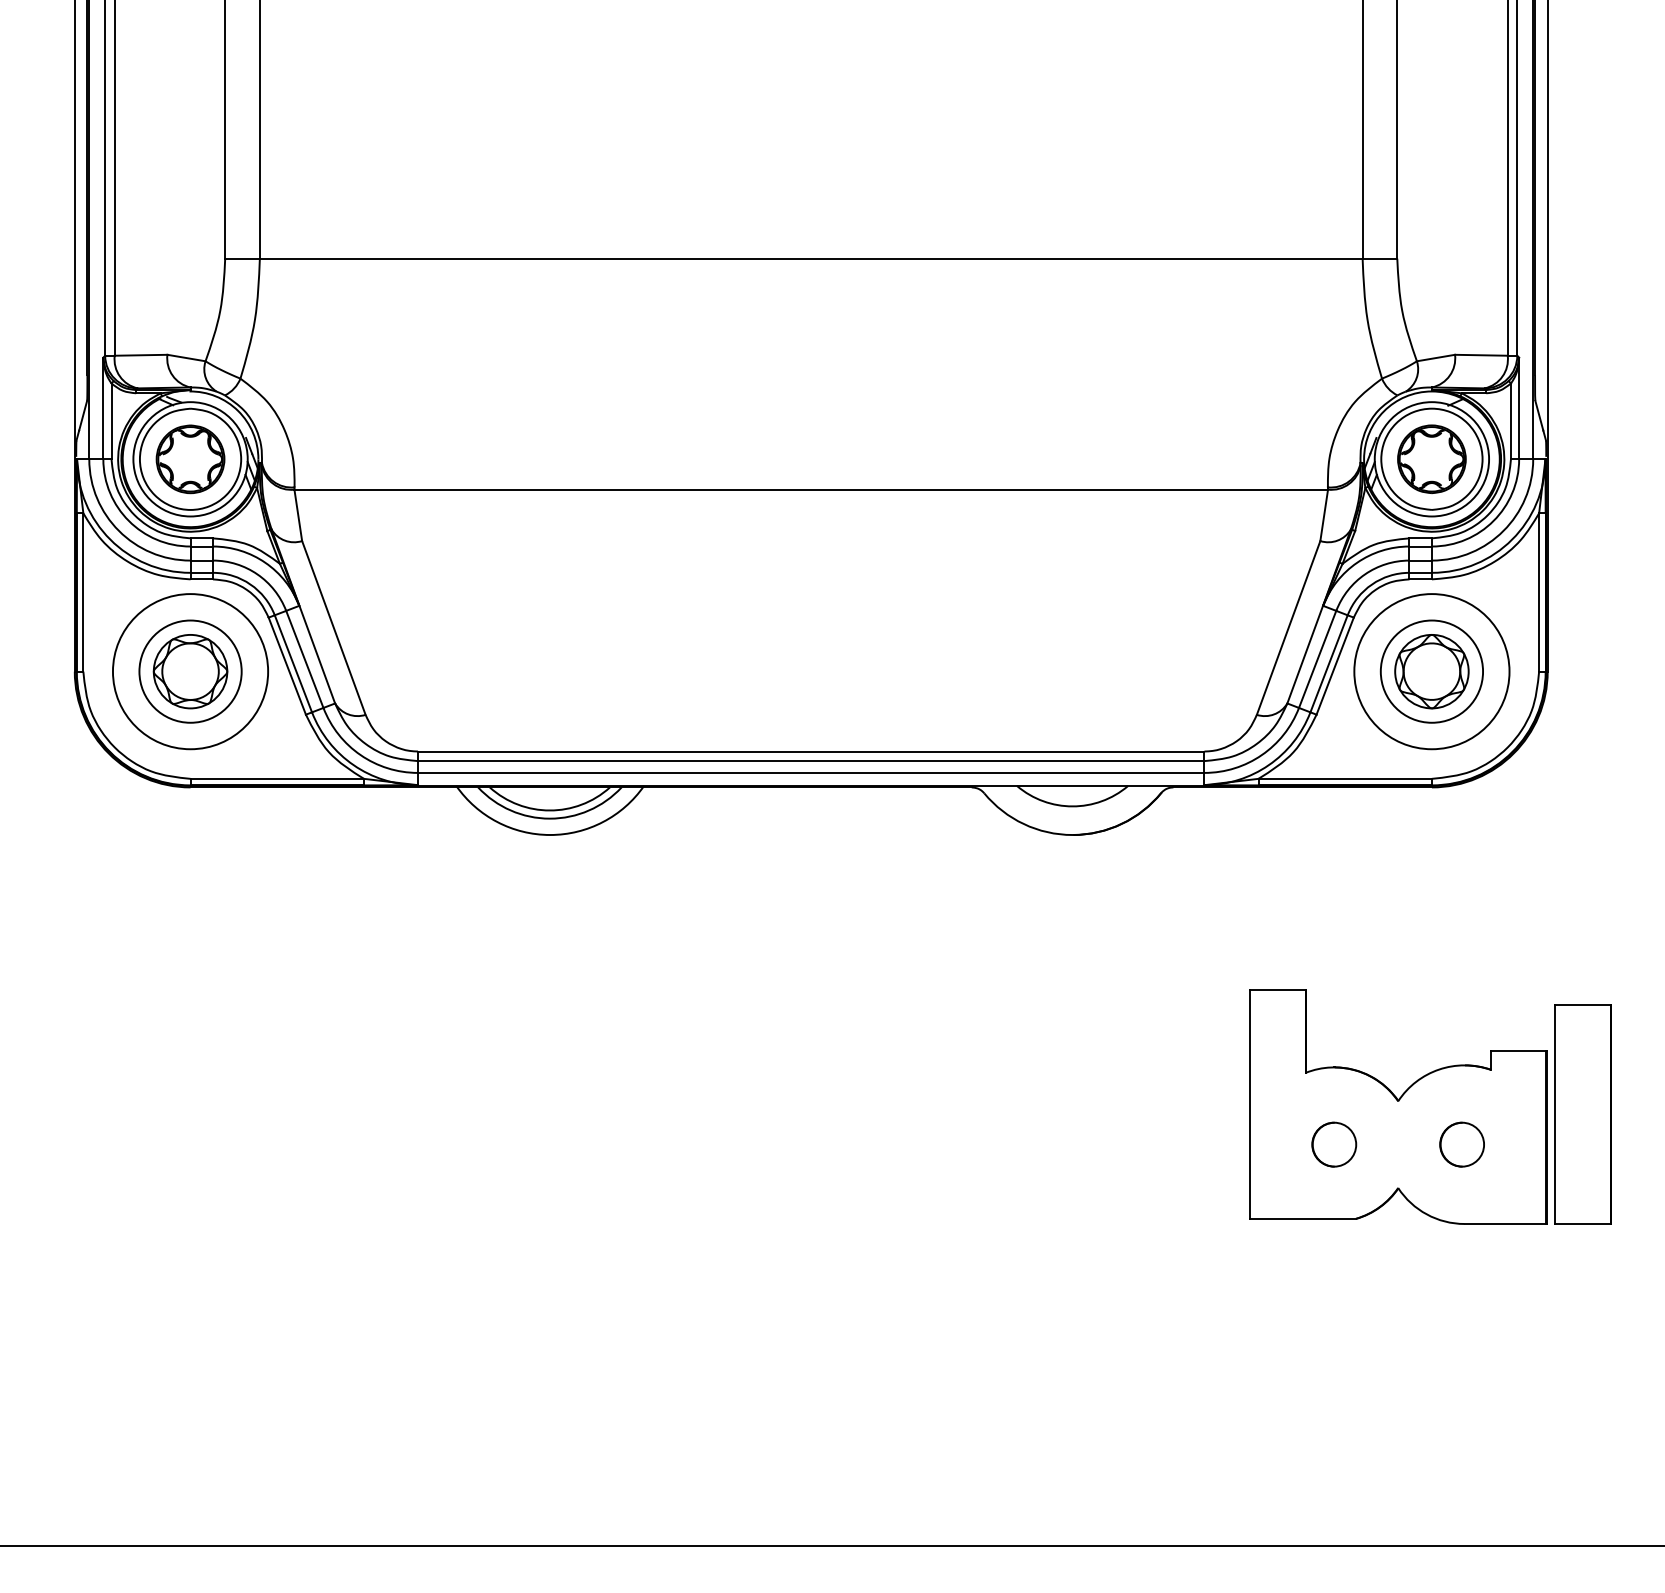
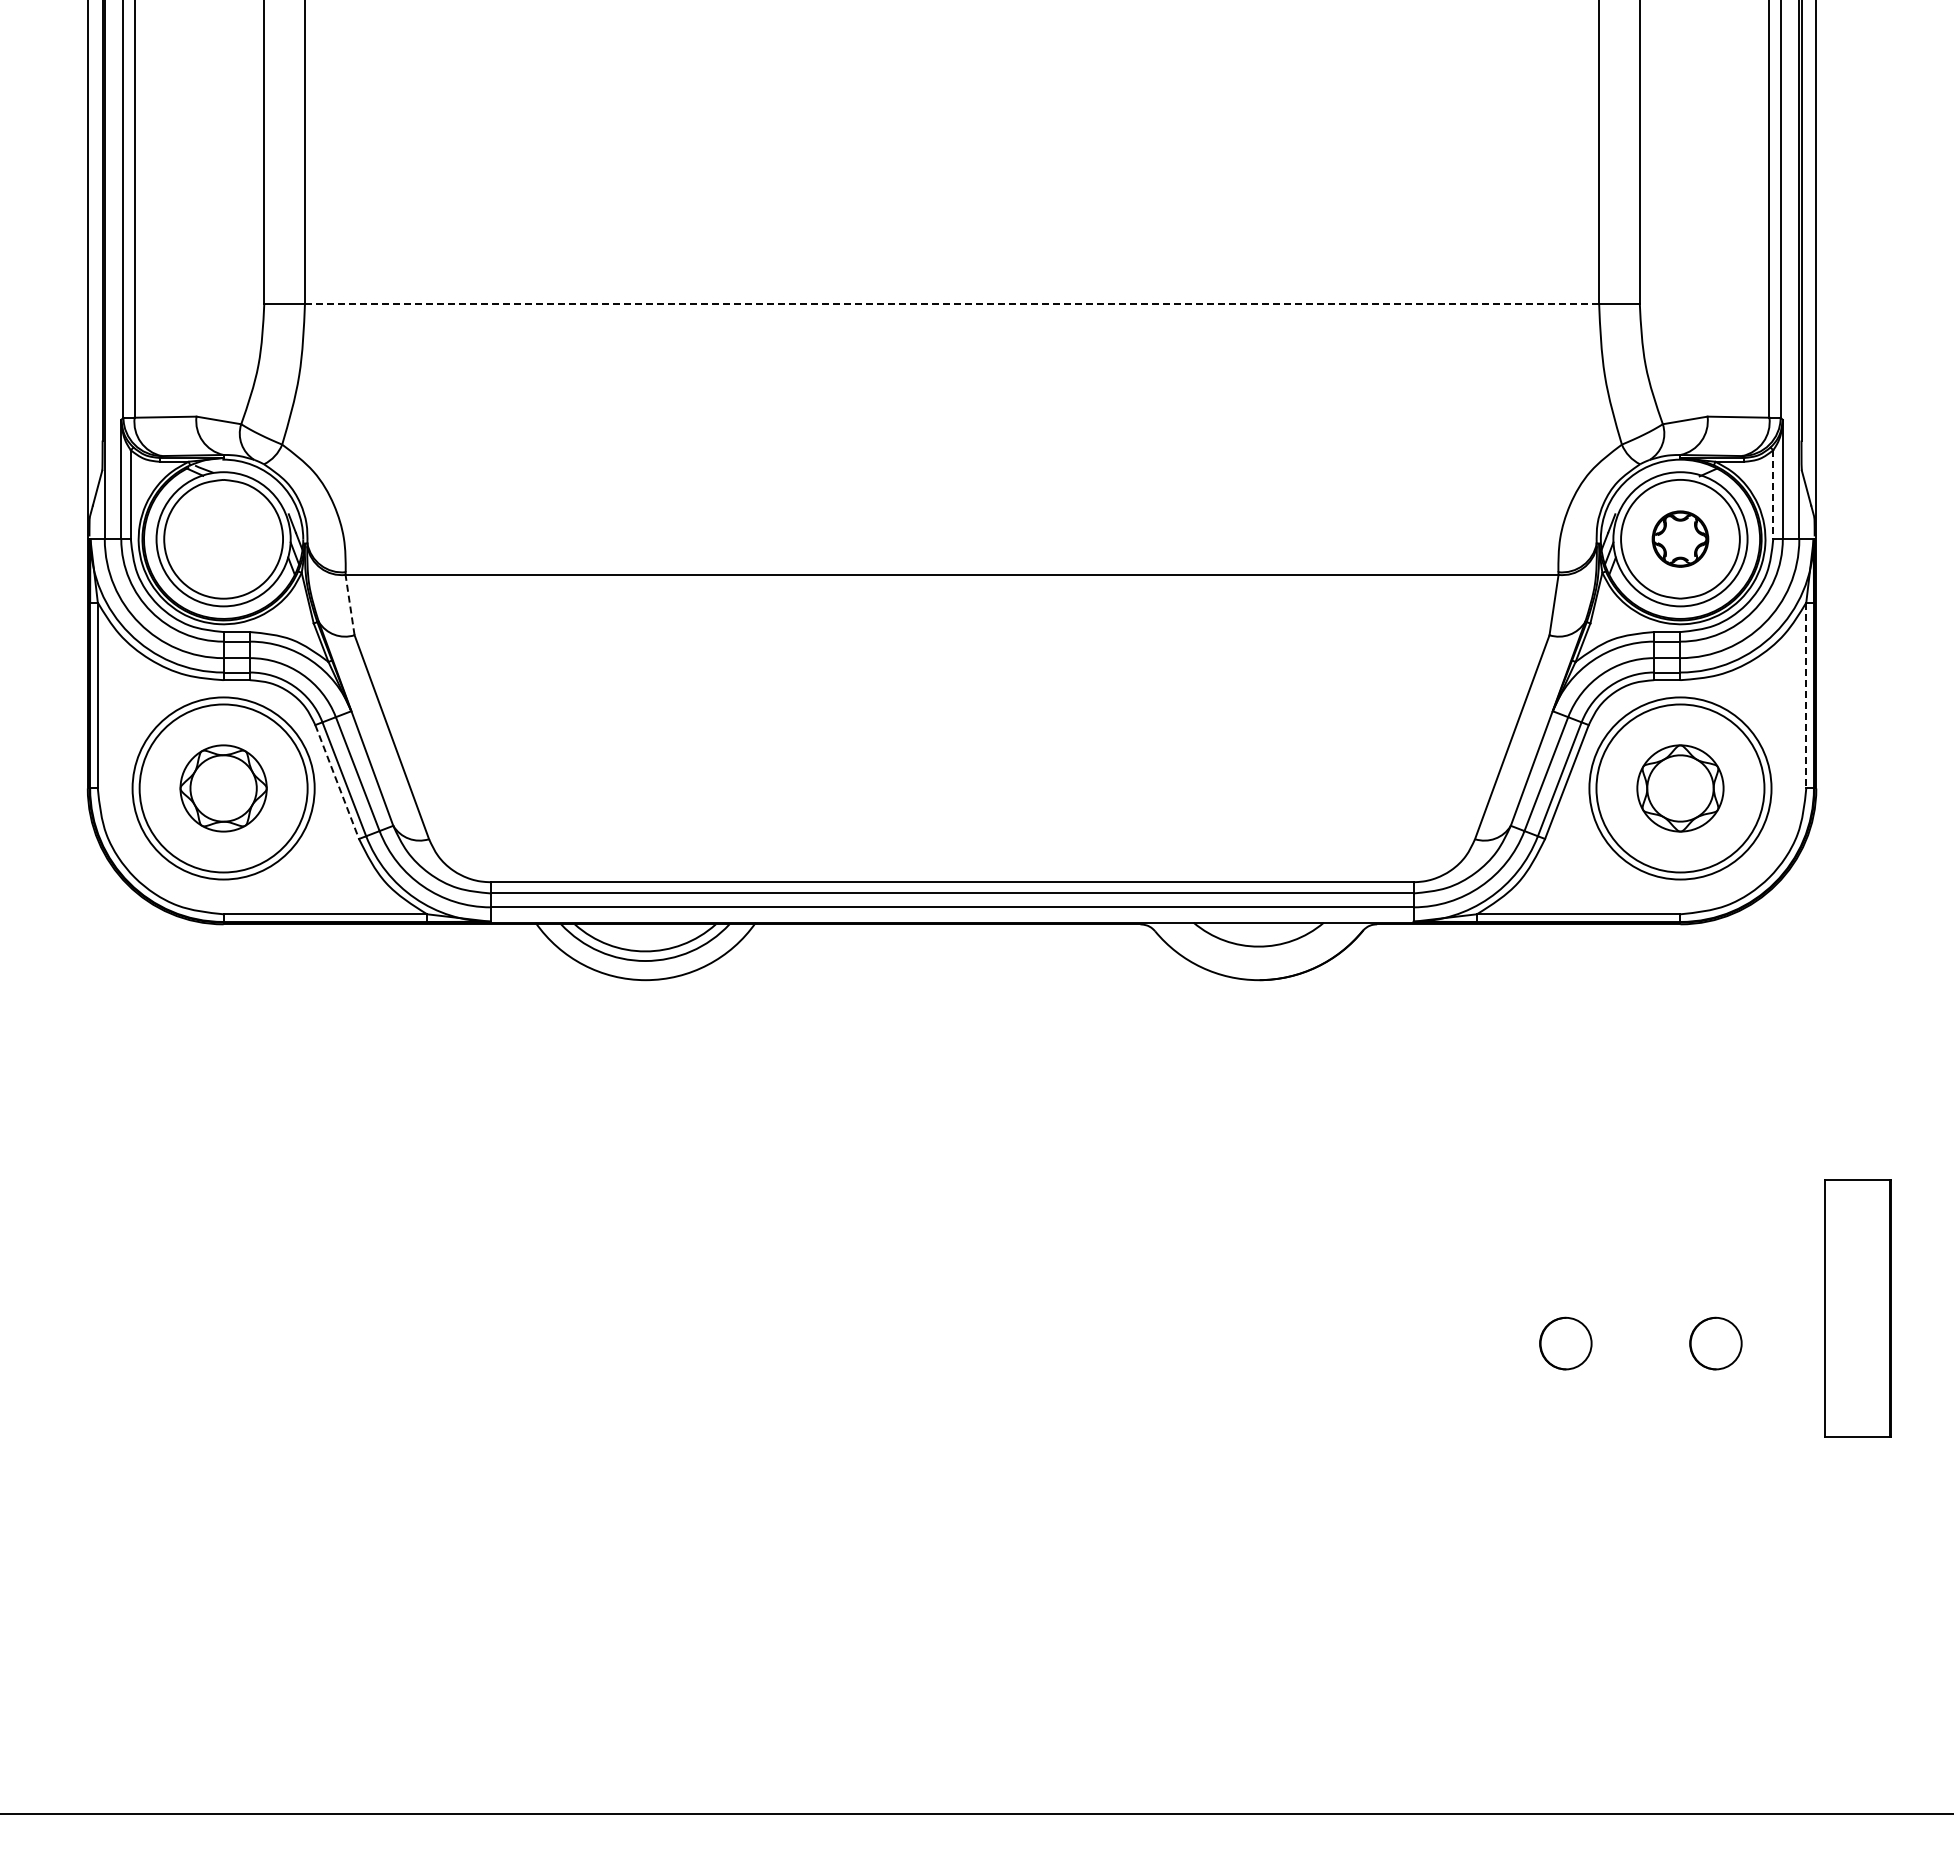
line: (810, 258) -> (951, 303), solid -> dashed
line: (1511, 421) -> (1773, 494), solid -> dashed
part: (190, 458) -> (223, 538), removed
part: (1431, 458) -> (1680, 538), size x0.7
line: (298, 514) -> (350, 604), solid -> dashed
line: (1539, 592) -> (1806, 695), solid -> dashed
line: (287, 666) -> (337, 782), solid -> dashed
circle: (190, 671) -> (223, 788), size x1.4
circle: (1431, 671) -> (1680, 788), size x1.4
part: (1397, 1107) -> (1640, 1299), removed

